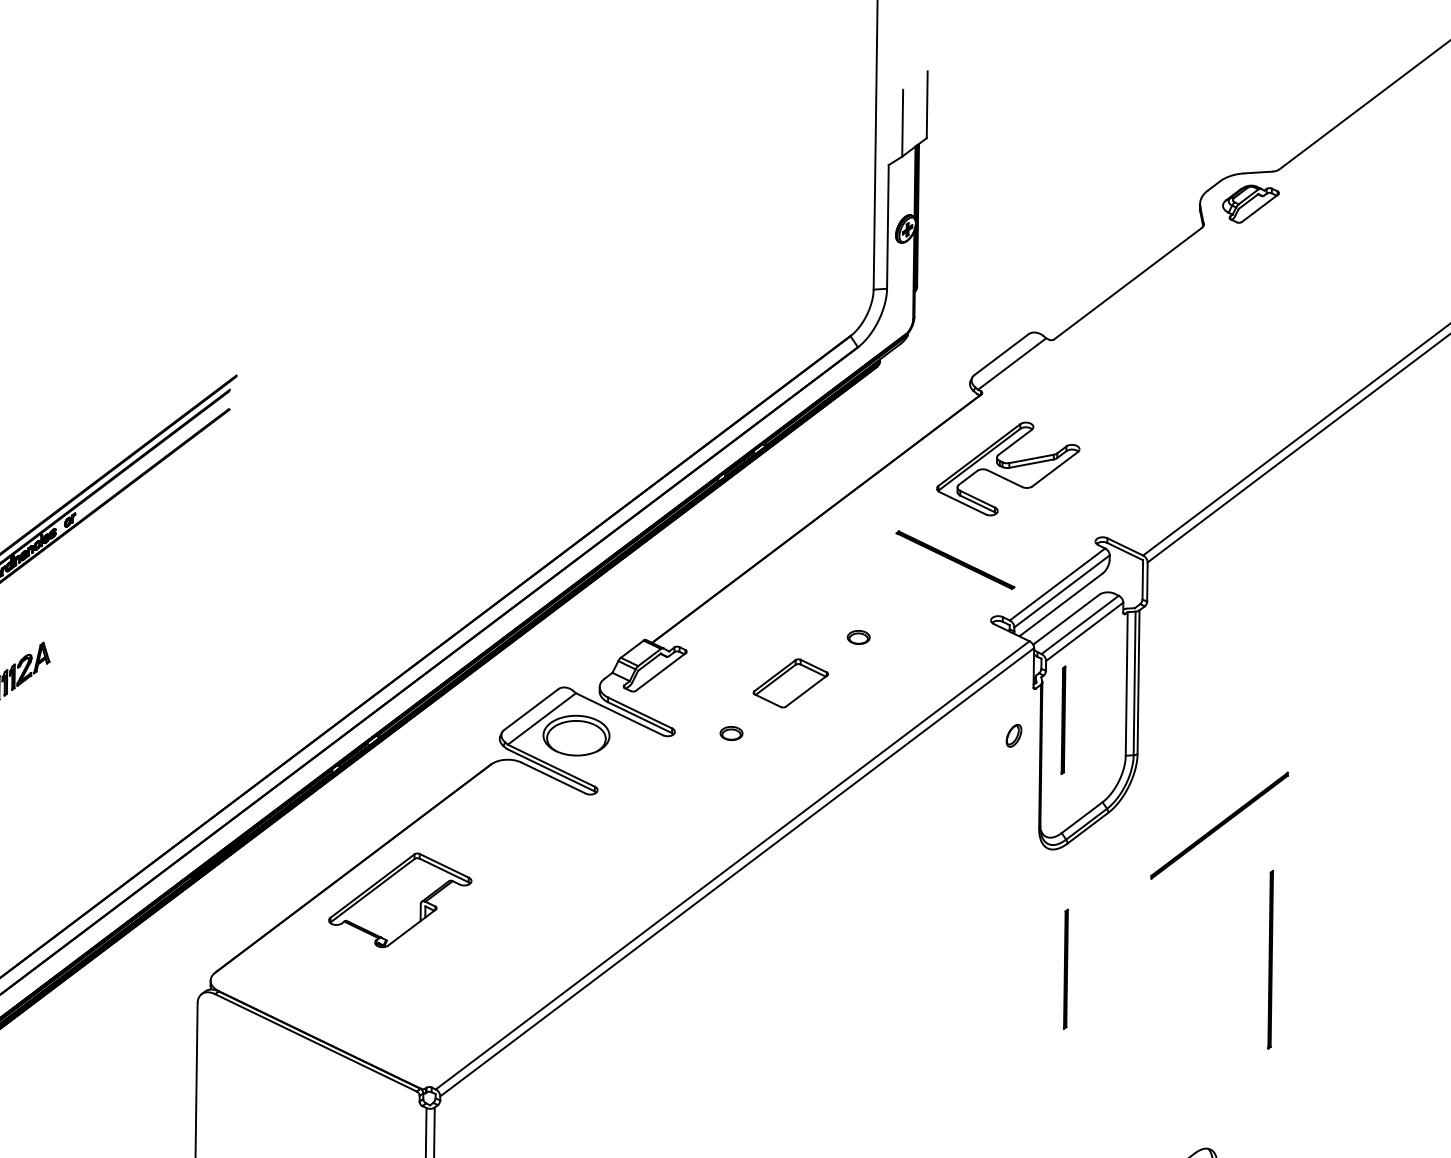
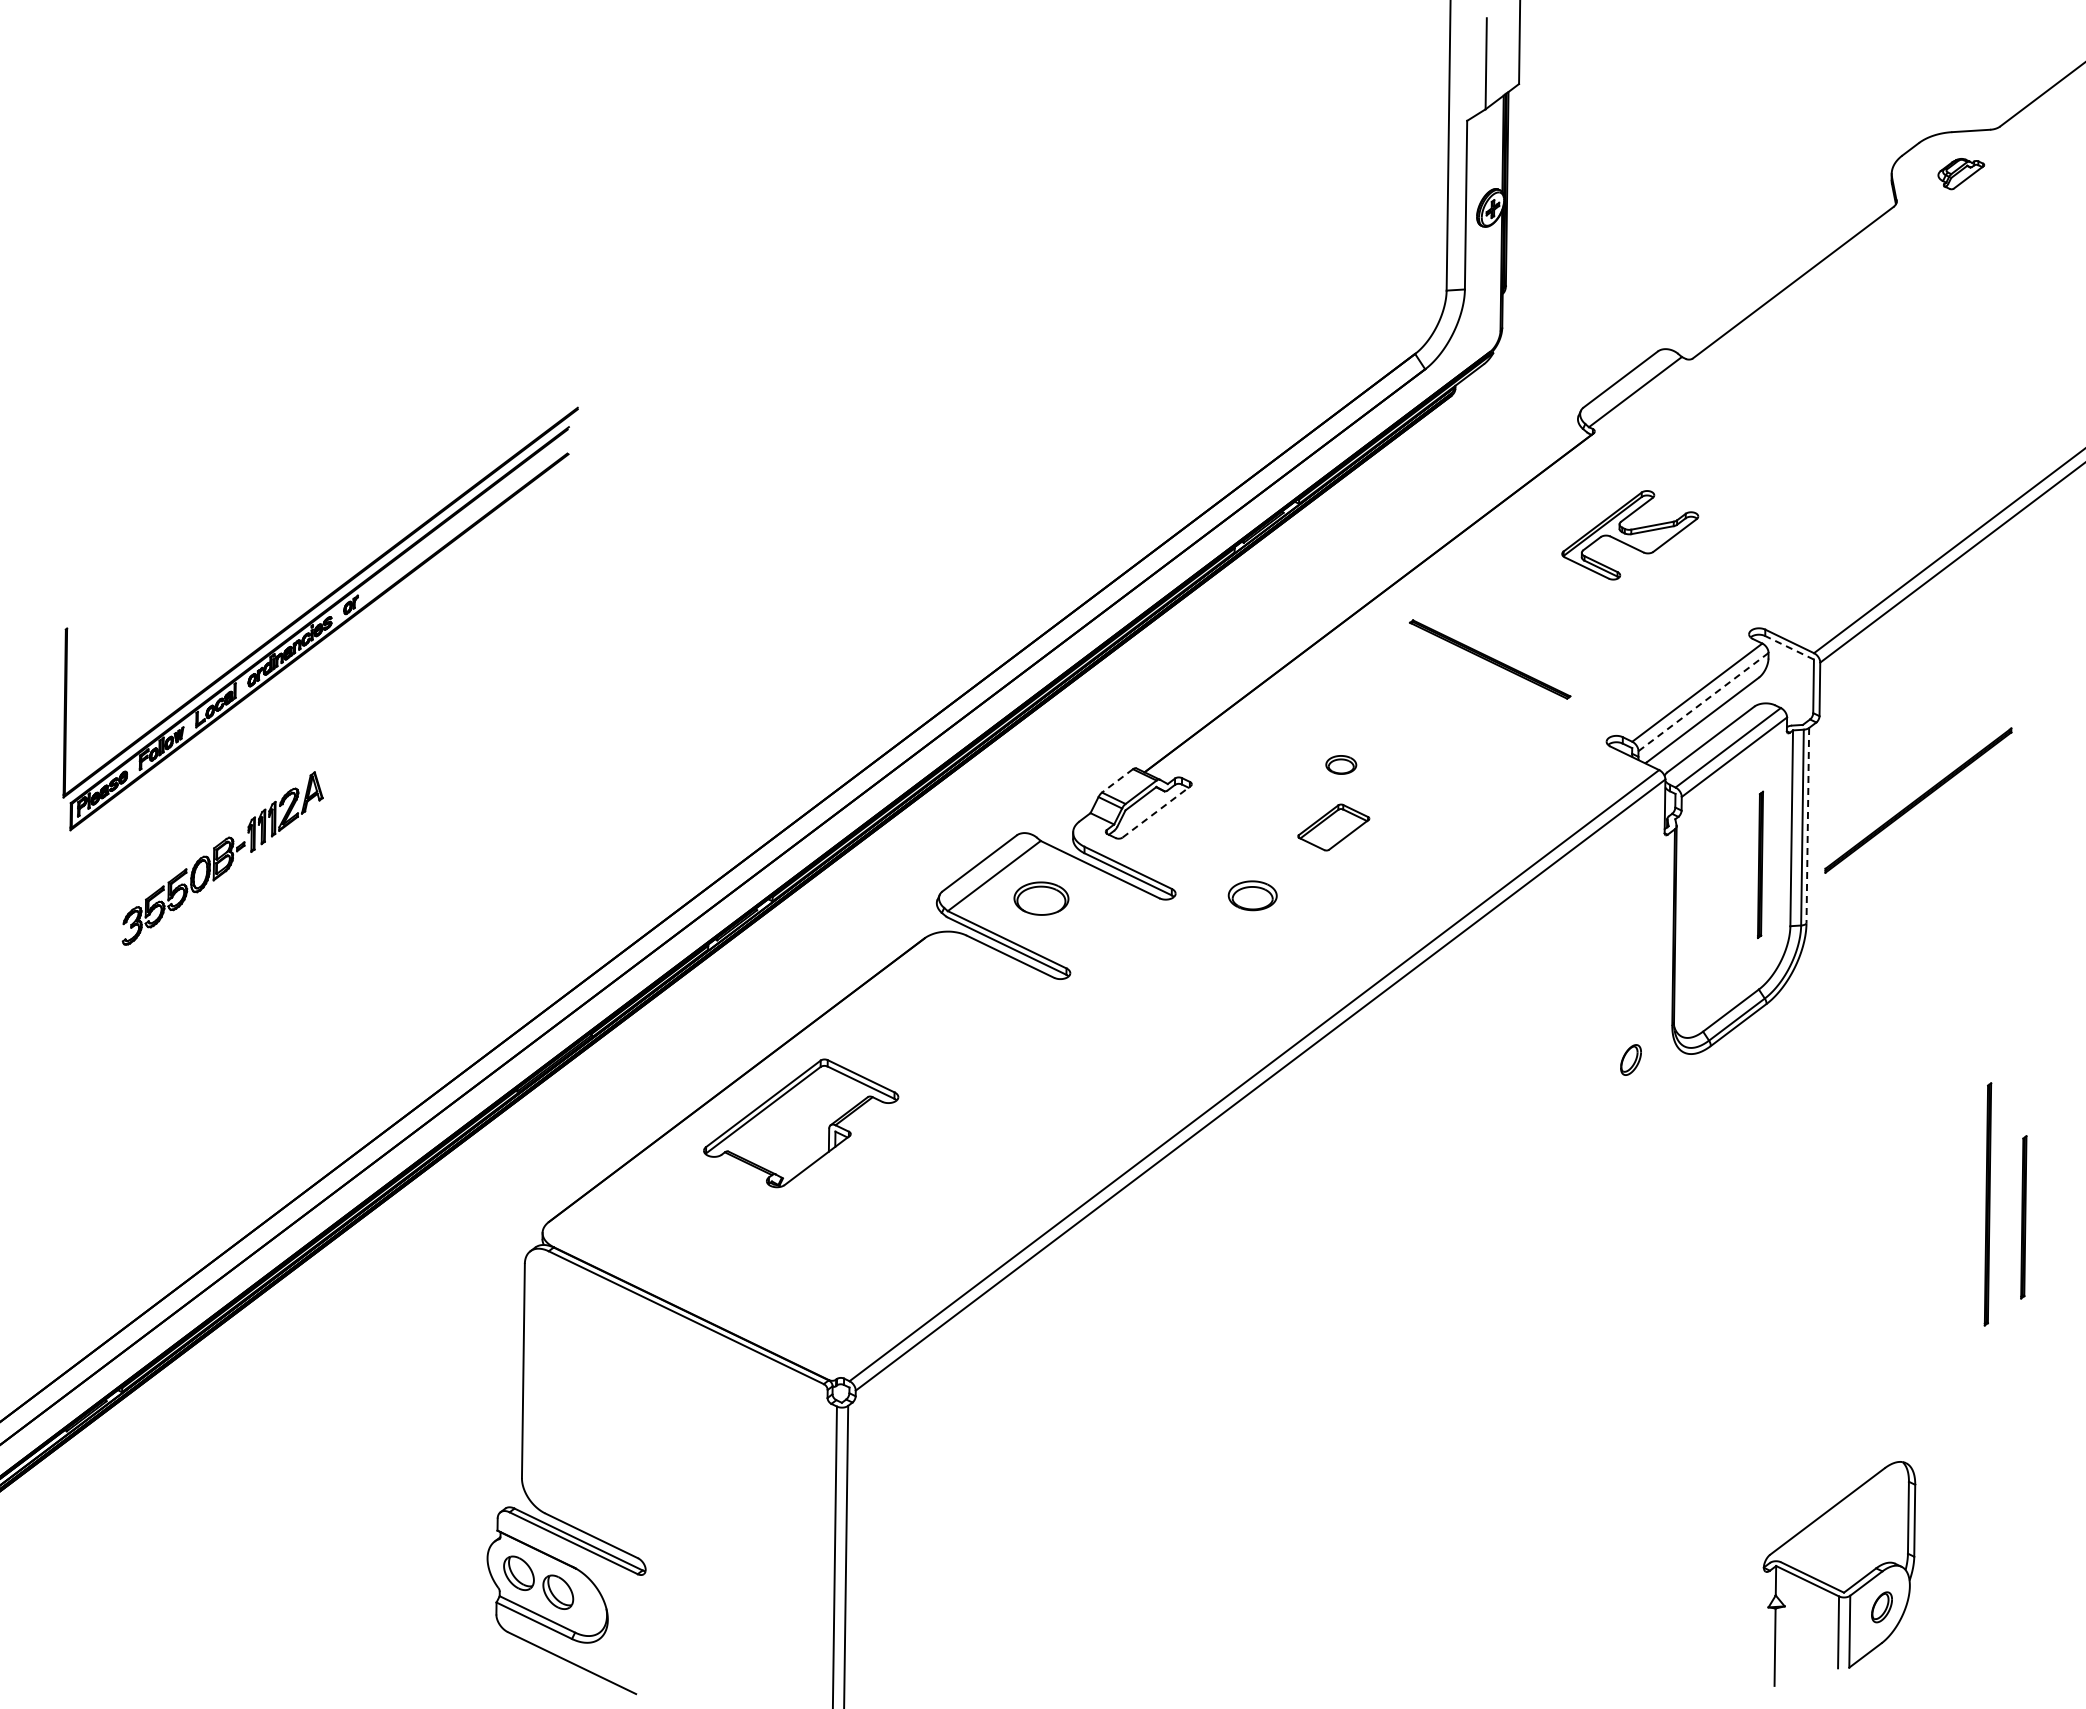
part: (1251, 203) -> (1961, 173), size x0.6
part: (1008, 469) -> (1630, 535), size x0.7
line: (1125, 551) -> (1789, 647), solid -> dashed
part: (955, 560) -> (1490, 659), moved
line: (1062, 590) -> (1703, 701), solid -> dashed
part: (858, 637) -> (1341, 764), moved
line: (632, 649) -> (1117, 781), solid -> dashed
line: (660, 671) -> (1156, 811), solid -> dashed
line: (1138, 681) -> (1807, 825), solid -> dashed
part: (790, 683) -> (1333, 827), size x0.7
part: (1063, 720) -> (1760, 864), moved
part: (731, 733) -> (1252, 895), size x1.6
part: (576, 735) -> (1041, 898), size x0.6
part: (1013, 735) -> (1630, 1059), moved
part: (1219, 825) -> (1918, 800), moved
part: (1065, 969) -> (2023, 1217), moved

